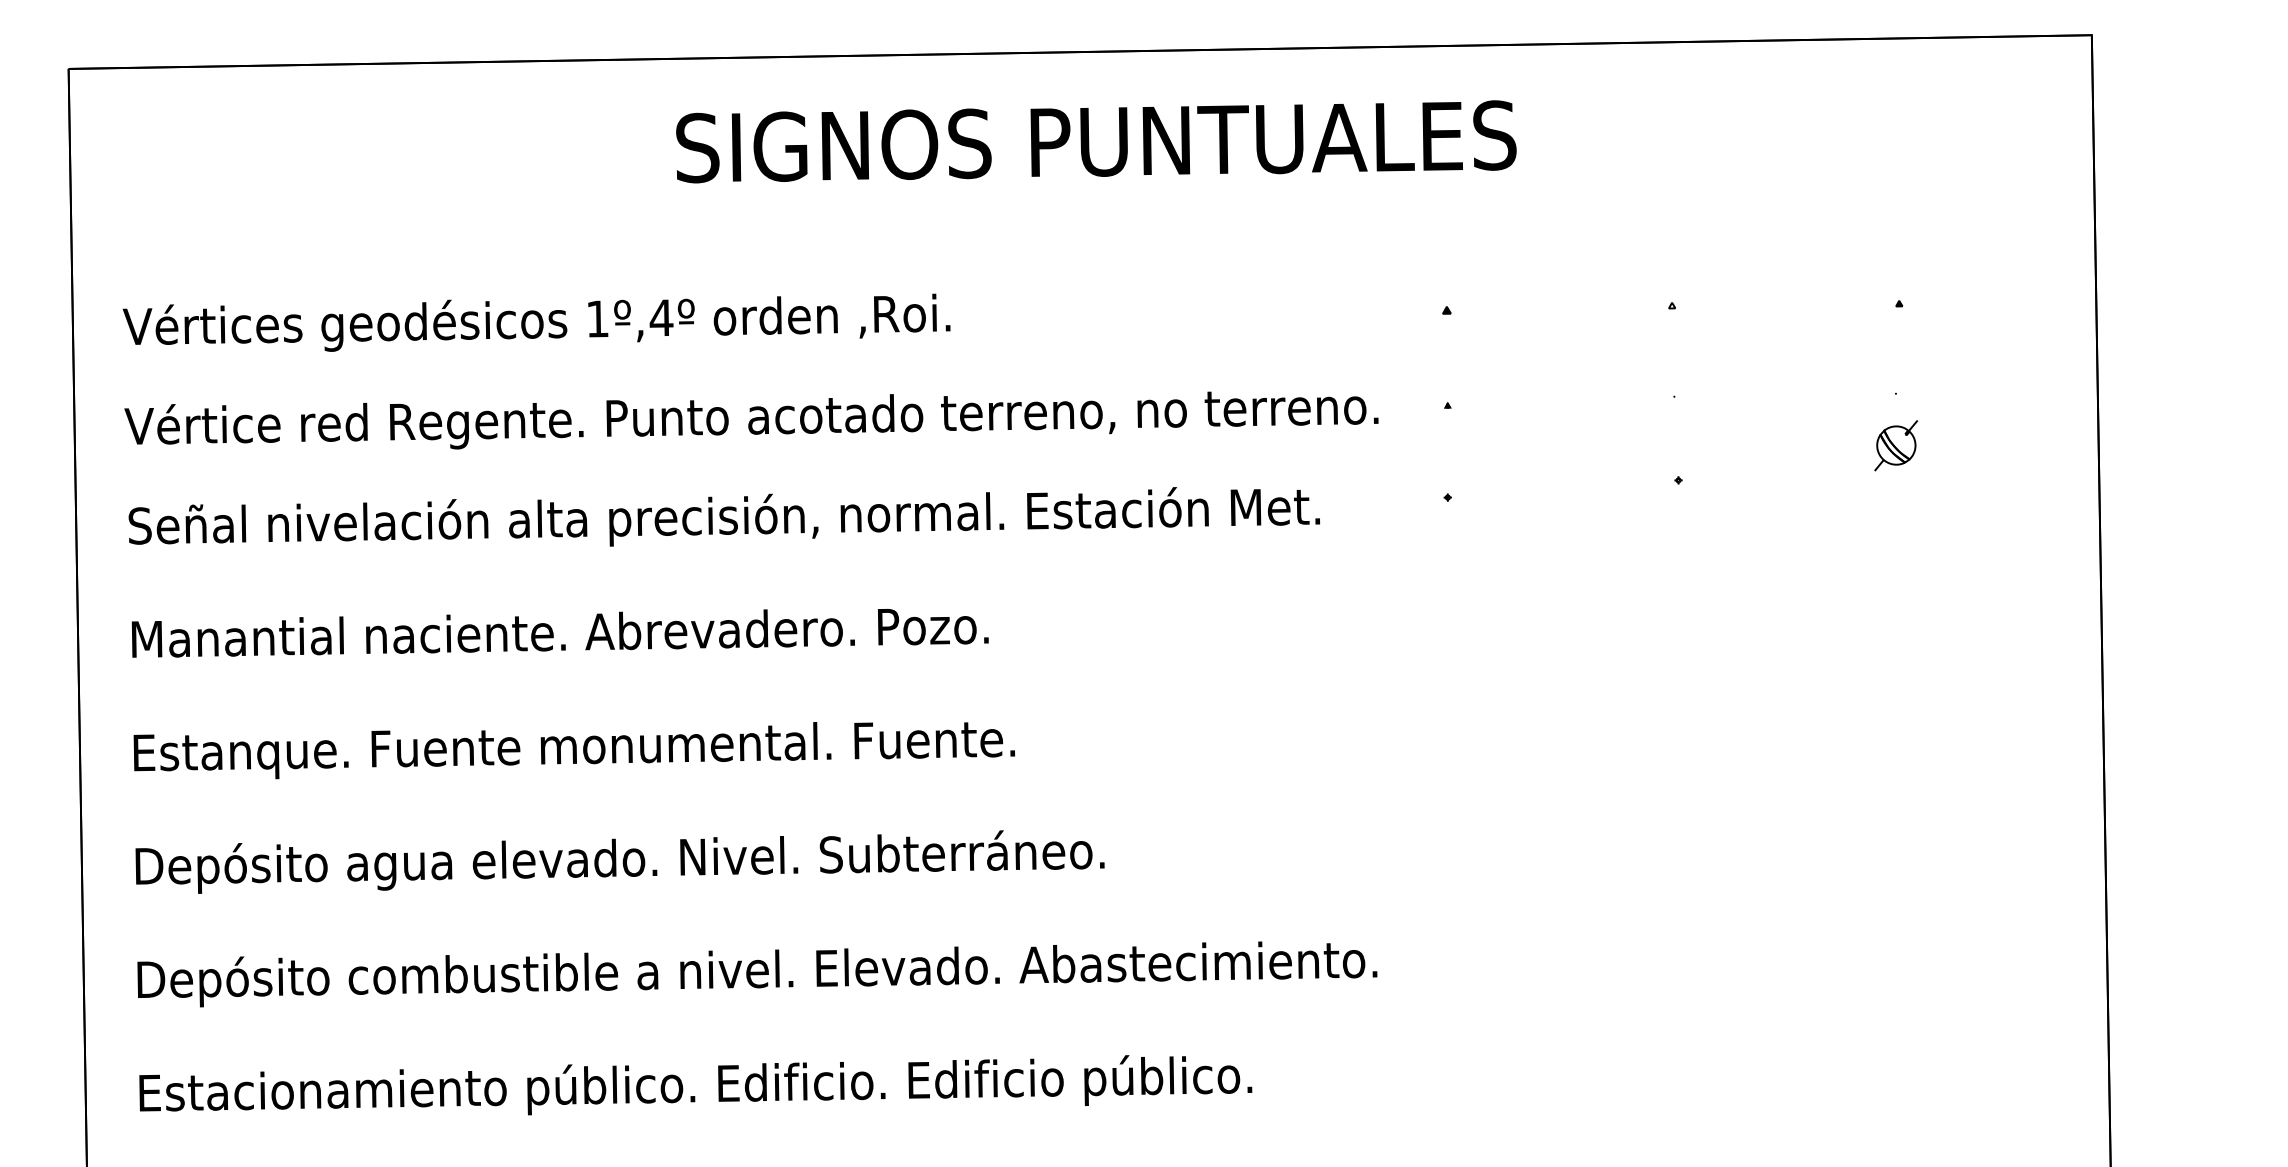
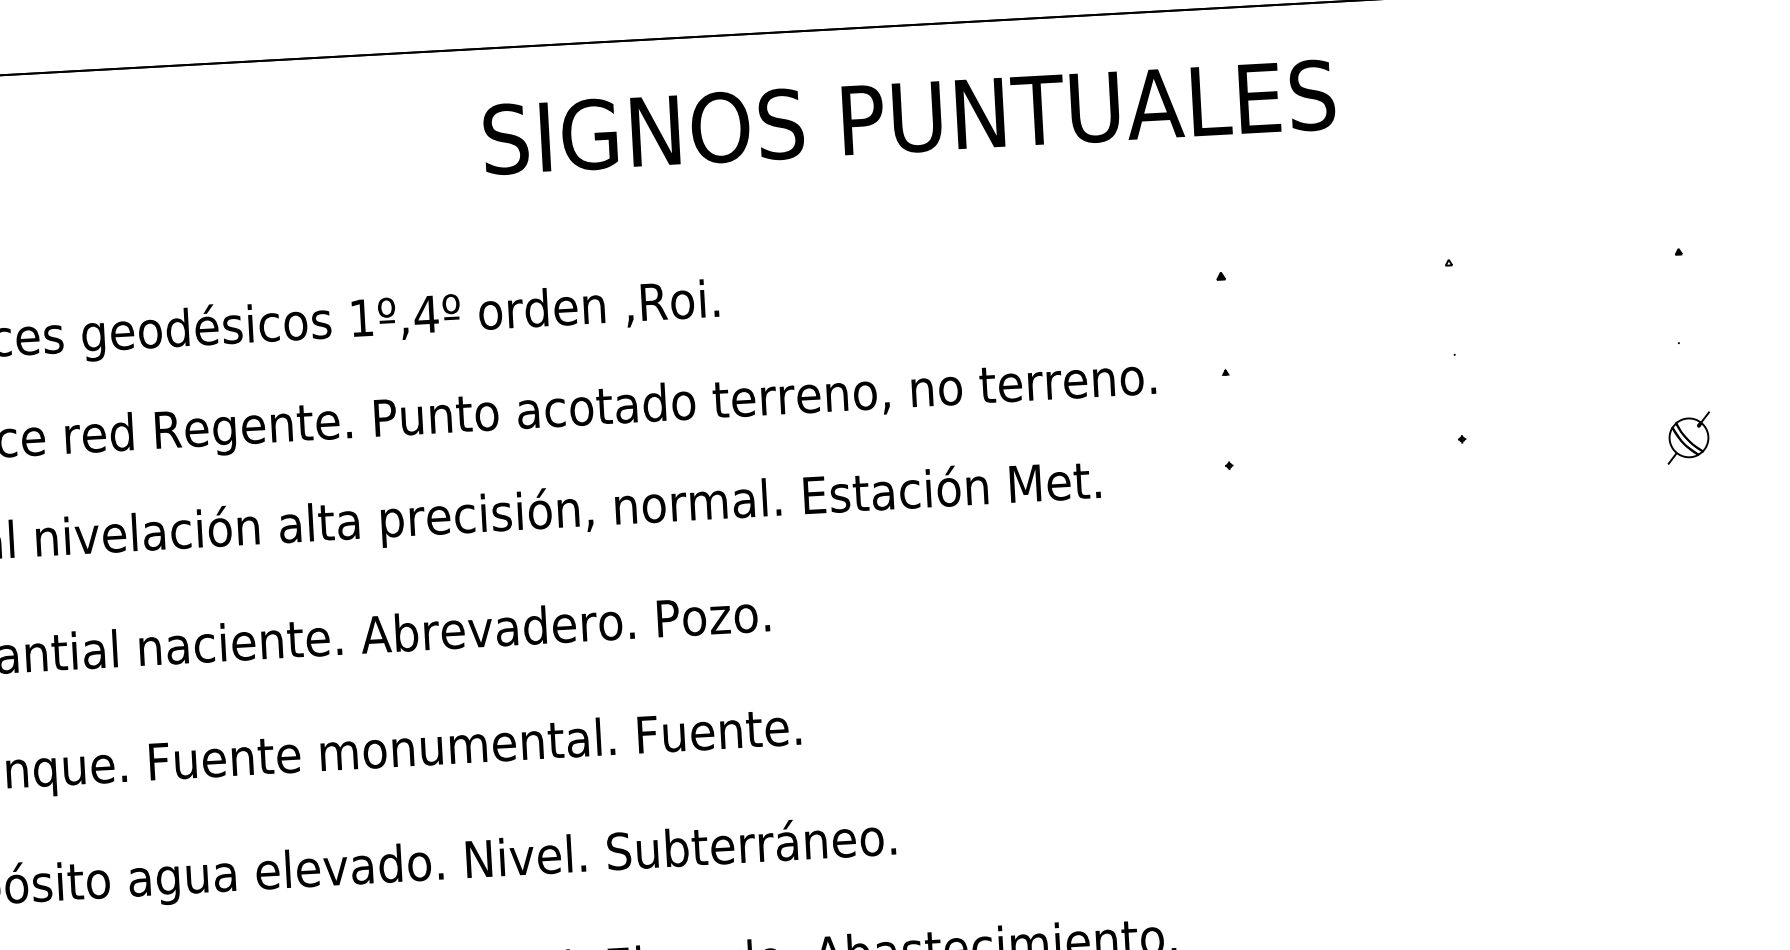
text: (1096, 141) -> (909, 117), moved
part: (1896, 445) -> (1689, 437), moved

